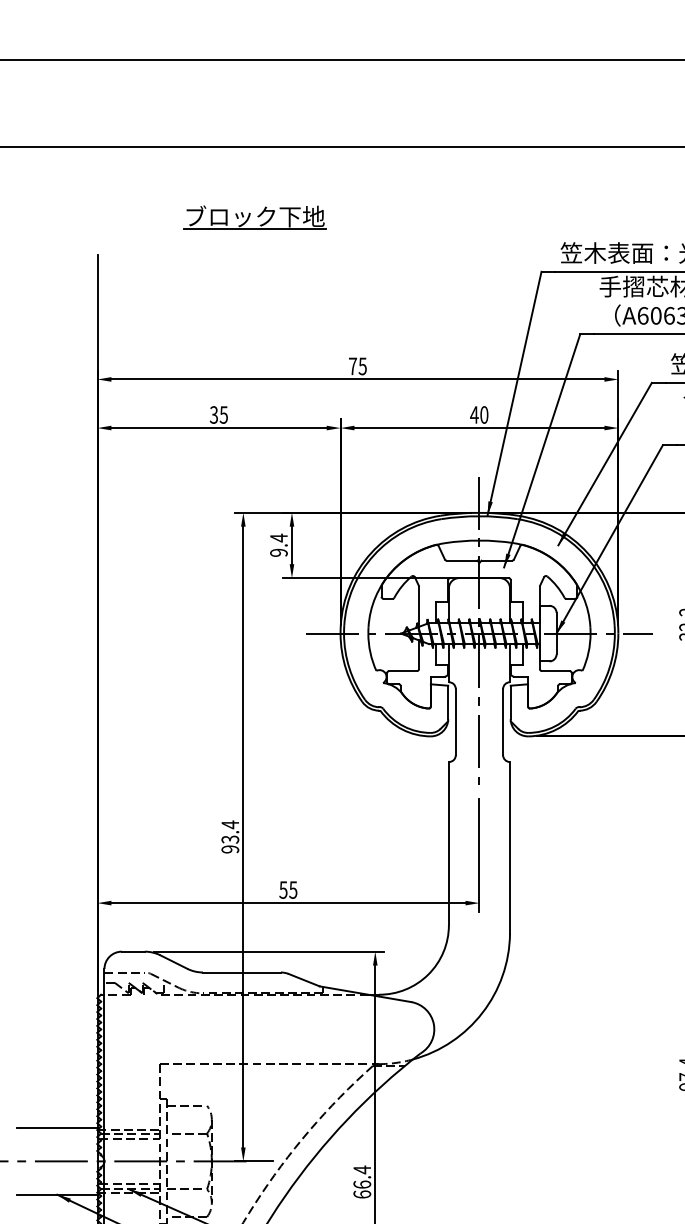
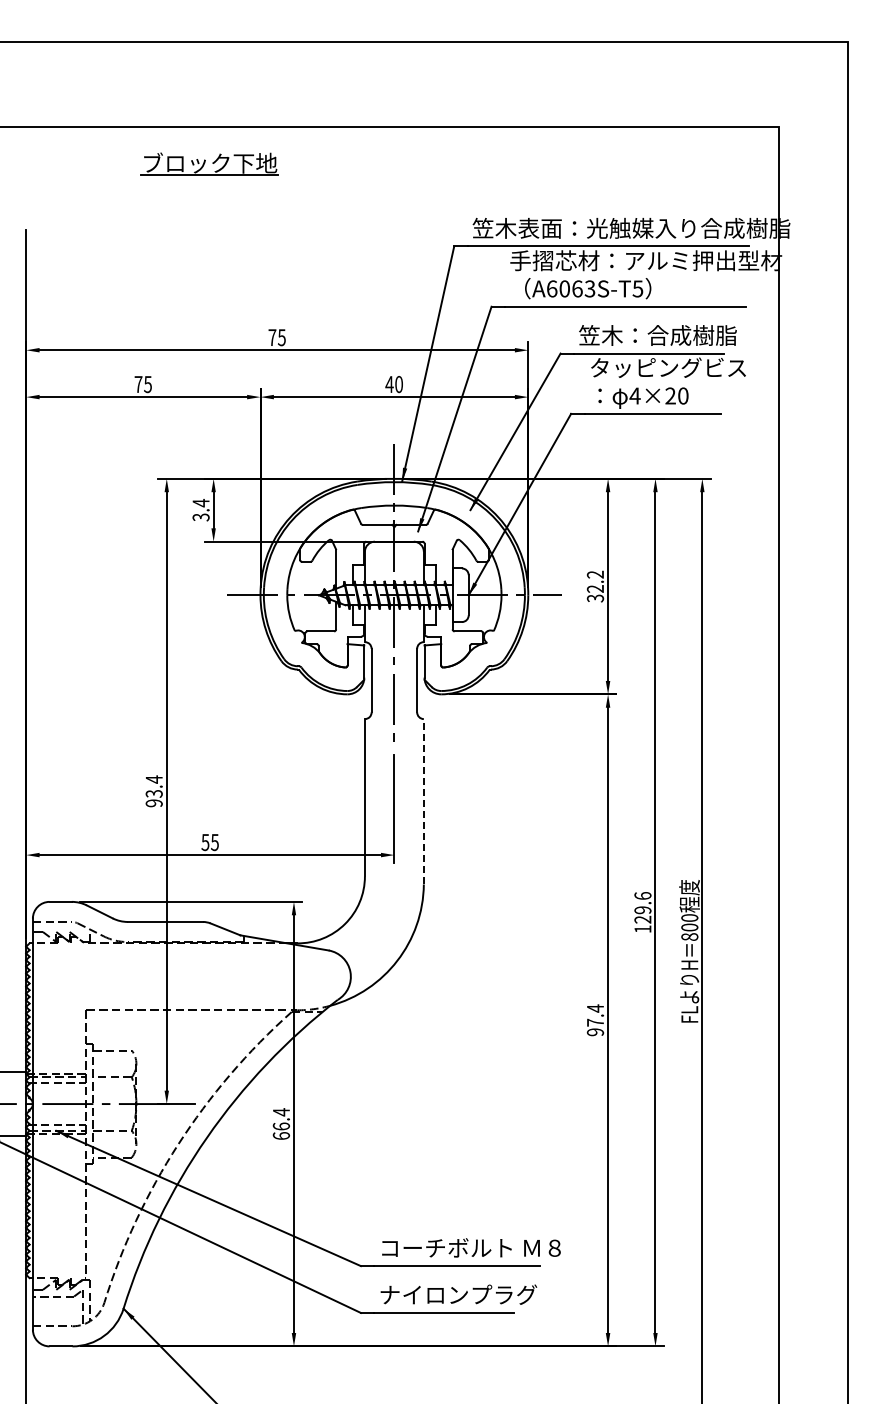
part: (254, 216) -> (209, 163), moved
text: (214, 414) -> (138, 384), 35 -> 75
text: (278, 552) -> (200, 517), 9.4 -> 3.4
line: (509, 847) -> (423, 801), solid -> dashed

